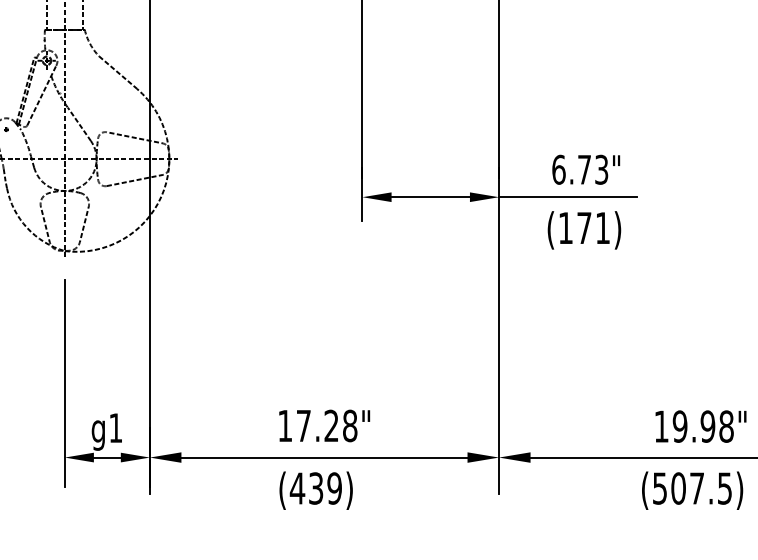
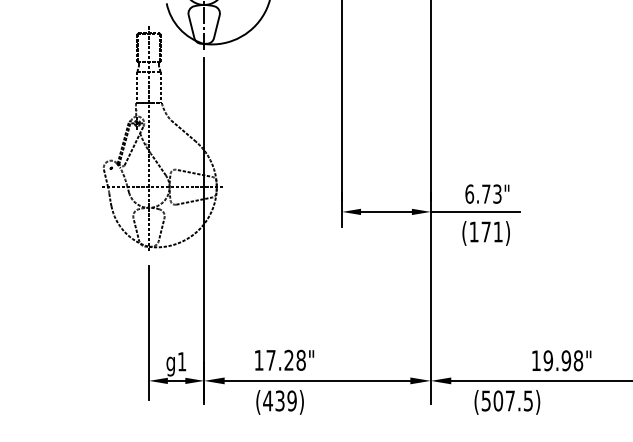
text: (324, 424) -> (284, 359), moved
text: (315, 490) -> (279, 402), moved
text: (692, 490) -> (507, 402), moved

